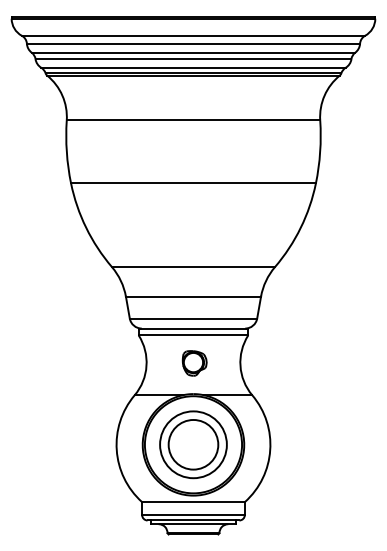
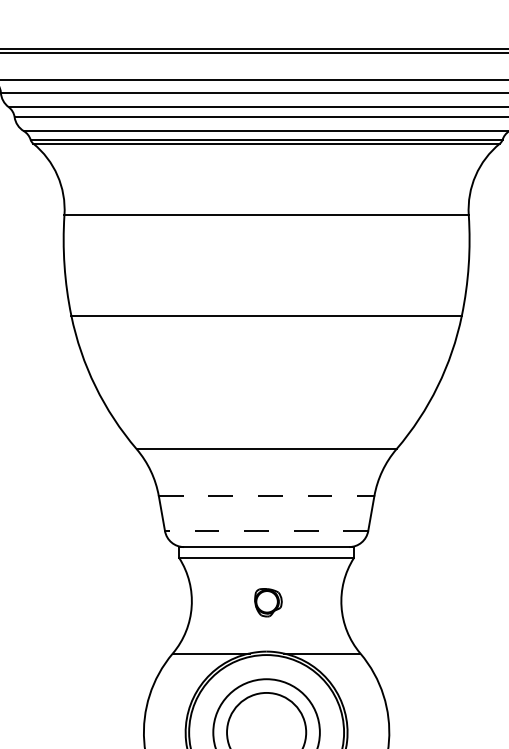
line: (193, 296) -> (266, 495), solid -> dashed
line: (193, 318) -> (266, 531), solid -> dashed
part: (194, 363) -> (268, 602), size x0.7

